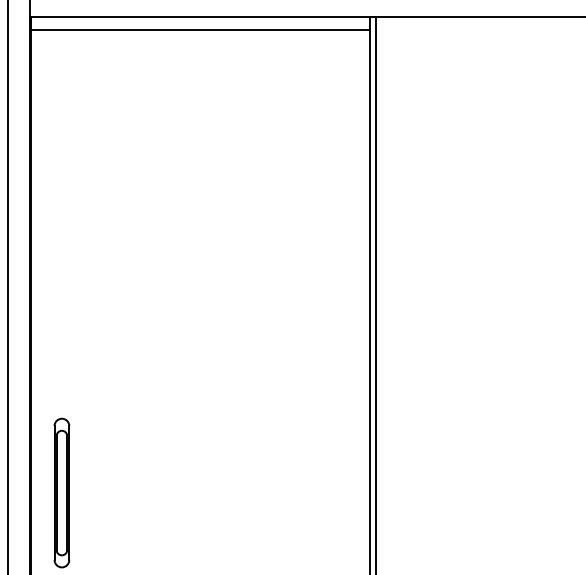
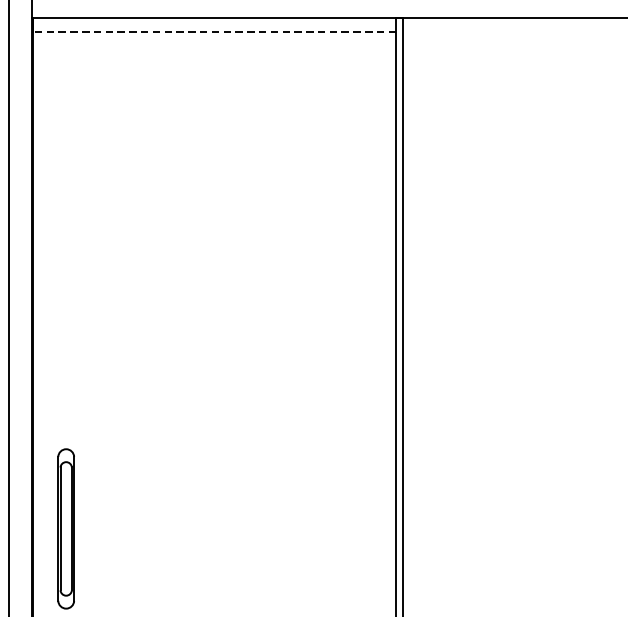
line: (199, 29) -> (213, 31), solid -> dashed

